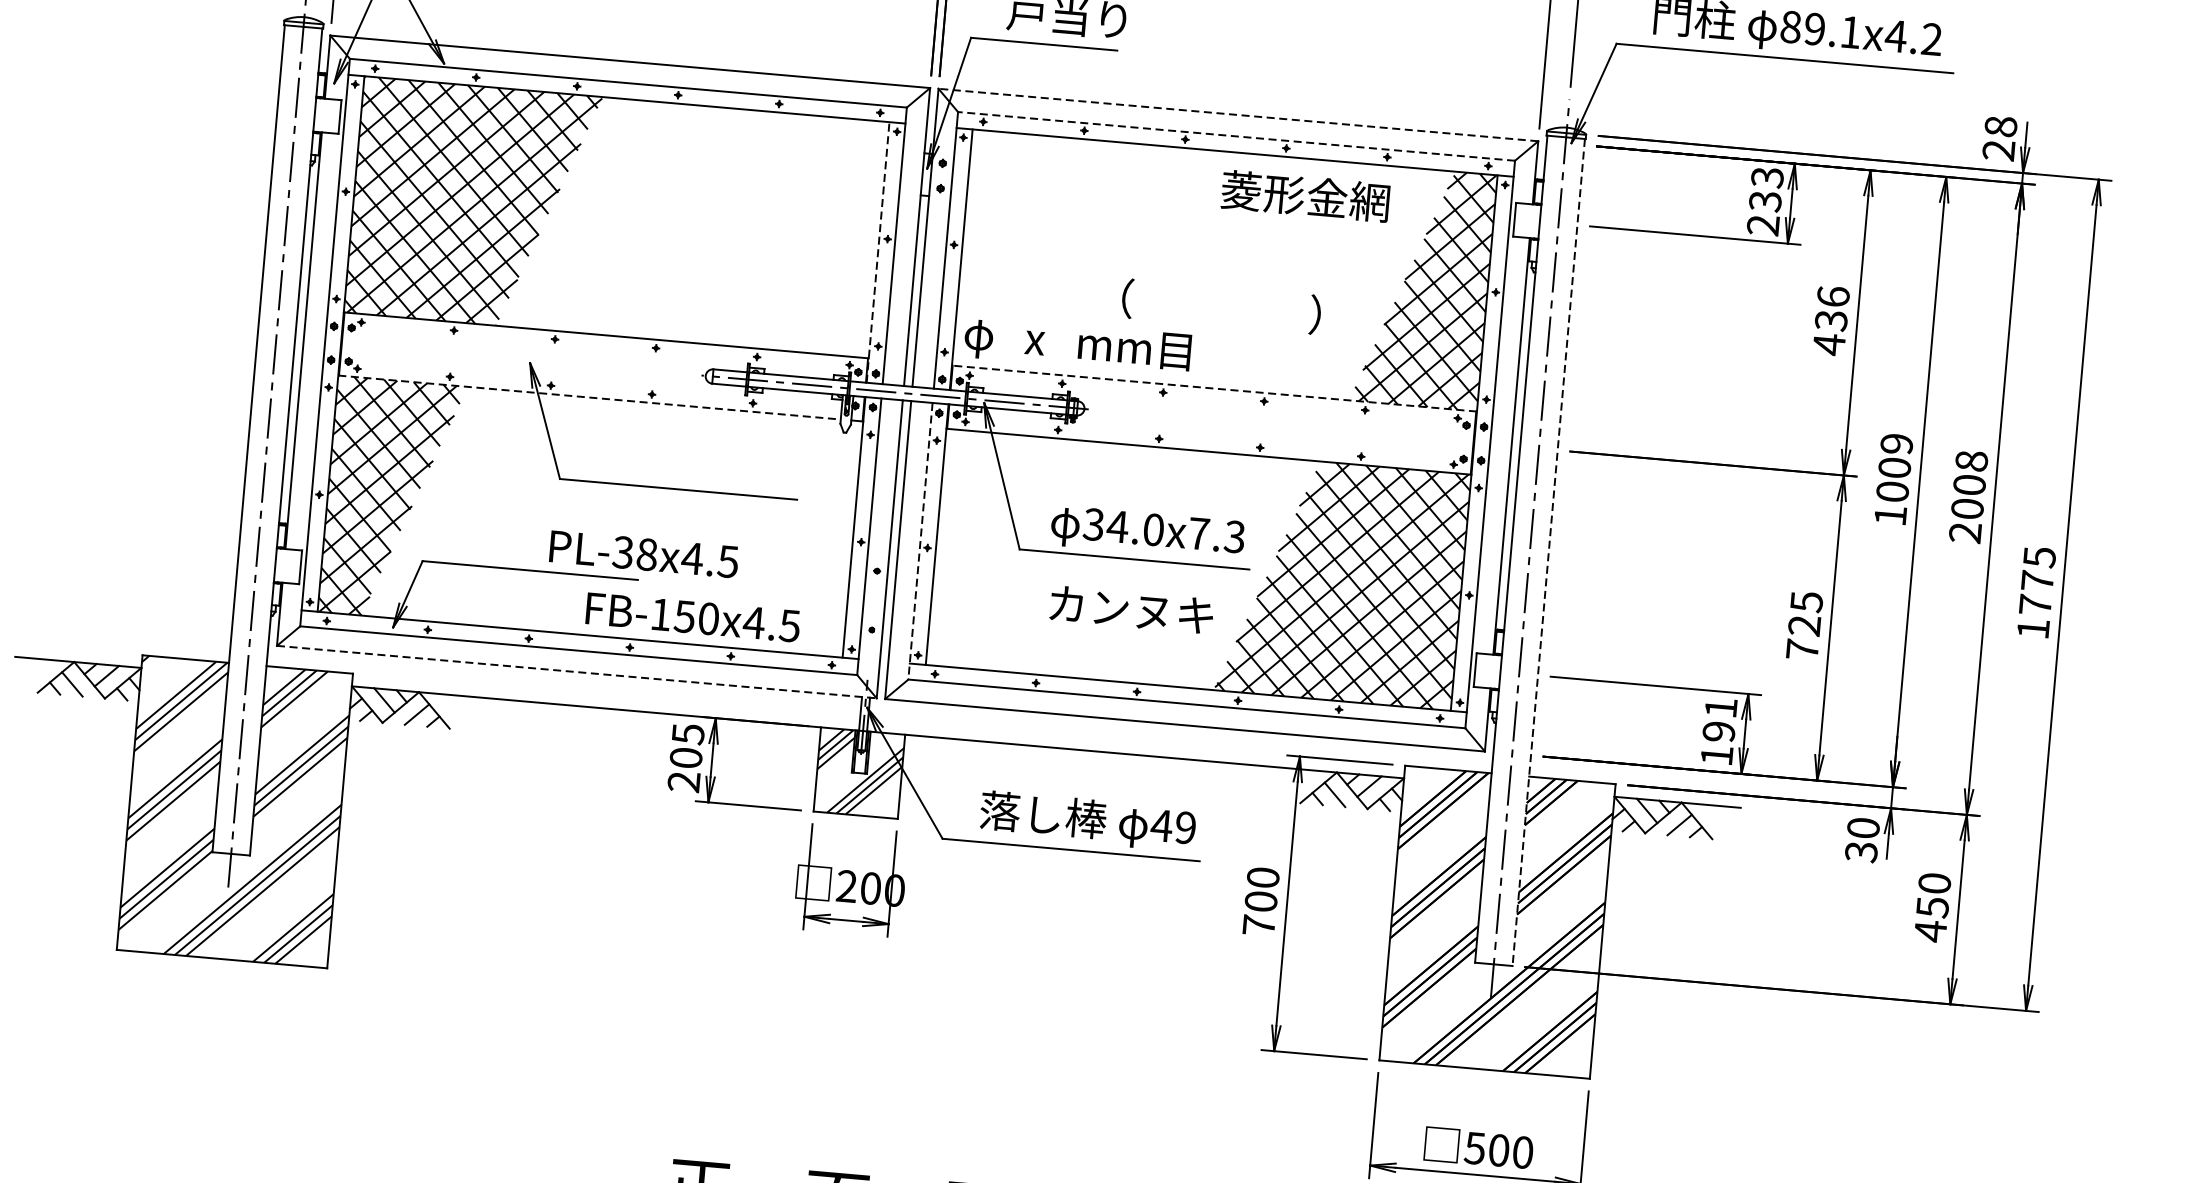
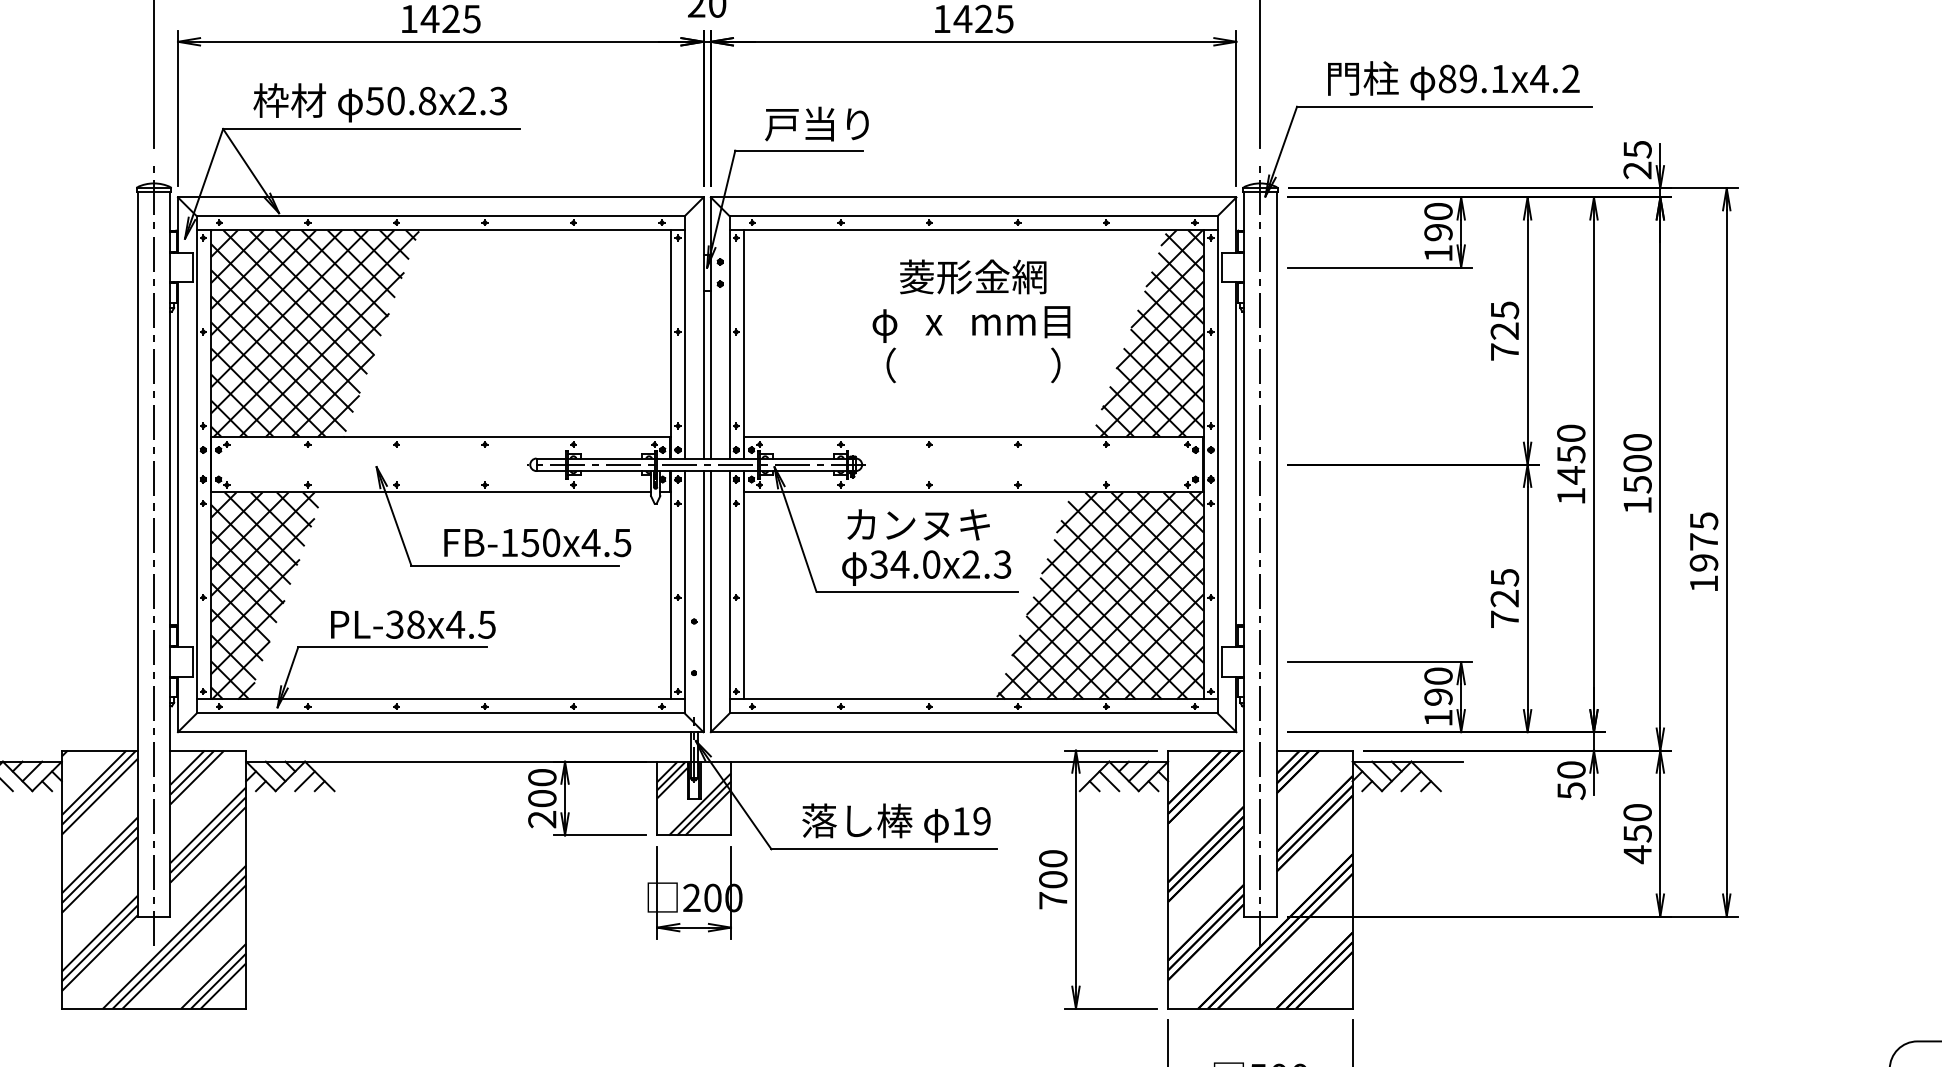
line: (1238, 115) -> (973, 197), dashed -> solid
text: (2000, 126) -> (1637, 149), 28 -> 25
line: (1236, 136) -> (973, 216), dashed -> solid
text: (1305, 195) -> (973, 276), moved
text: (1765, 201) -> (1438, 232), 233 -> 190
line: (877, 251) -> (670, 343), dashed -> solid
text: (1830, 321) -> (1504, 331), 436 -> 725
text: (1077, 345) -> (971, 324), moved
line: (1214, 388) -> (973, 437), dashed -> solid
line: (590, 397) -> (431, 492), dashed -> solid
text: (1895, 468) -> (1571, 454), 1009 -> 1450
text: (1968, 496) -> (1637, 473), 2008 -> 1500
text: (1199, 533) -> (971, 564), 34.0x7.3 -> 34.0x2.3
line: (920, 541) -> (729, 592), dashed -> solid
line: (1548, 552) -> (1276, 554), dashed -> solid
text: (644, 554) -> (413, 624), moved
text: (2034, 604) -> (1703, 562), 1775 -> 1975
text: (1131, 609) -> (918, 524), moved
text: (692, 617) -> (537, 542), moved
line: (576, 672) -> (440, 732), dashed -> solid
text: (1721, 707) -> (1438, 675), 191 -> 190
text: (688, 733) -> (542, 777), 205 -> 200
text: (1161, 825) -> (960, 821), 49 -> 19
text: (1861, 851) -> (1571, 790), 30 -> 50

